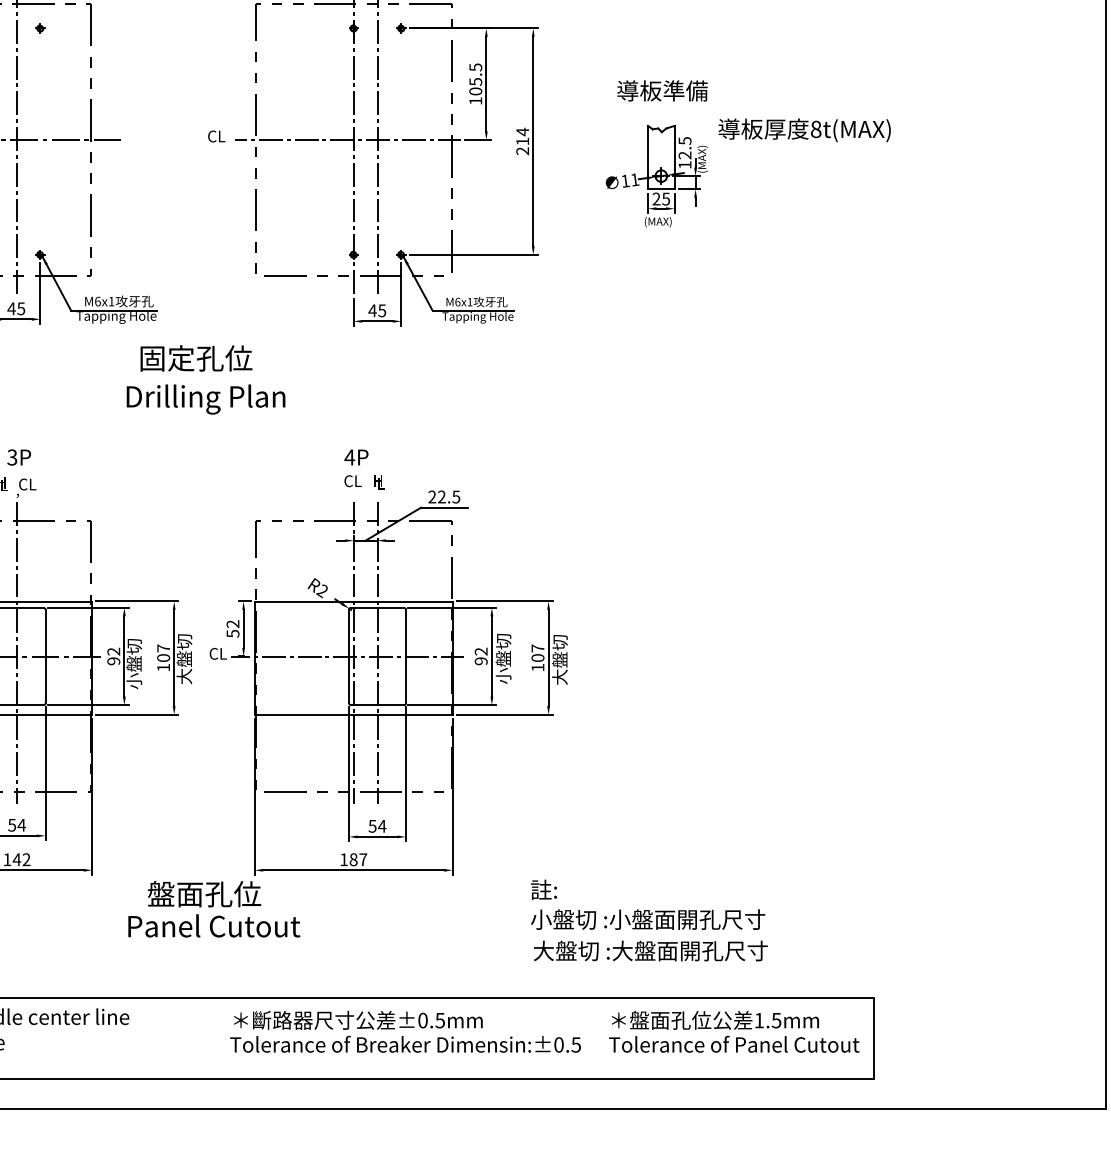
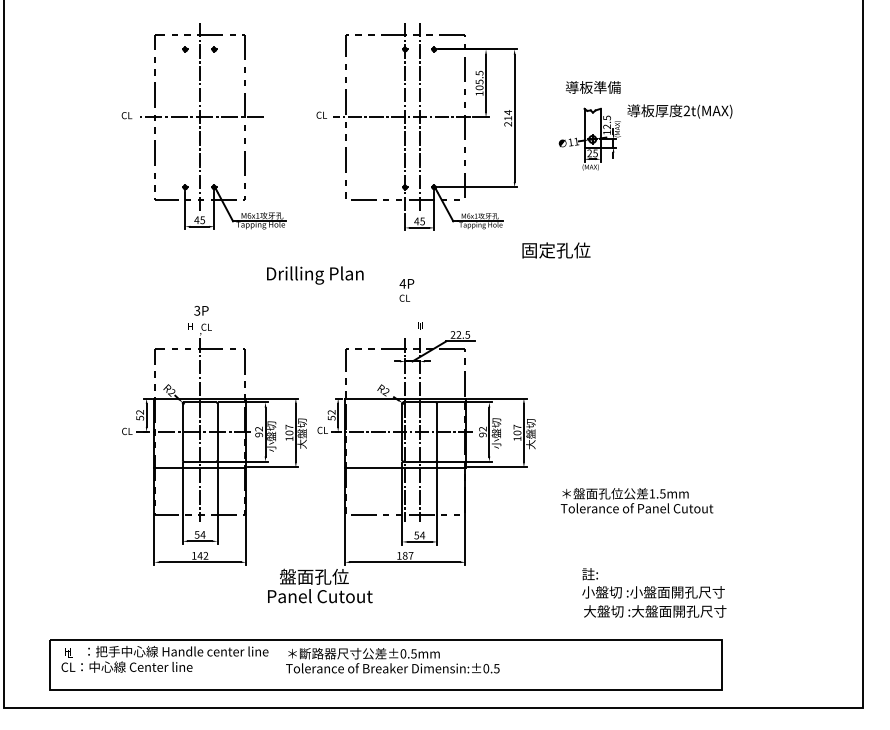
text: (815, 128) -> (686, 110), 8t(MAX) -> 2t(MAX)
text: (196, 358) -> (556, 250), moved
text: (355, 468) -> (406, 290), moved
text: (649, 919) -> (654, 592), moved
text: (405, 1031) -> (392, 660), moved
text: (733, 1031) -> (636, 500), moved

